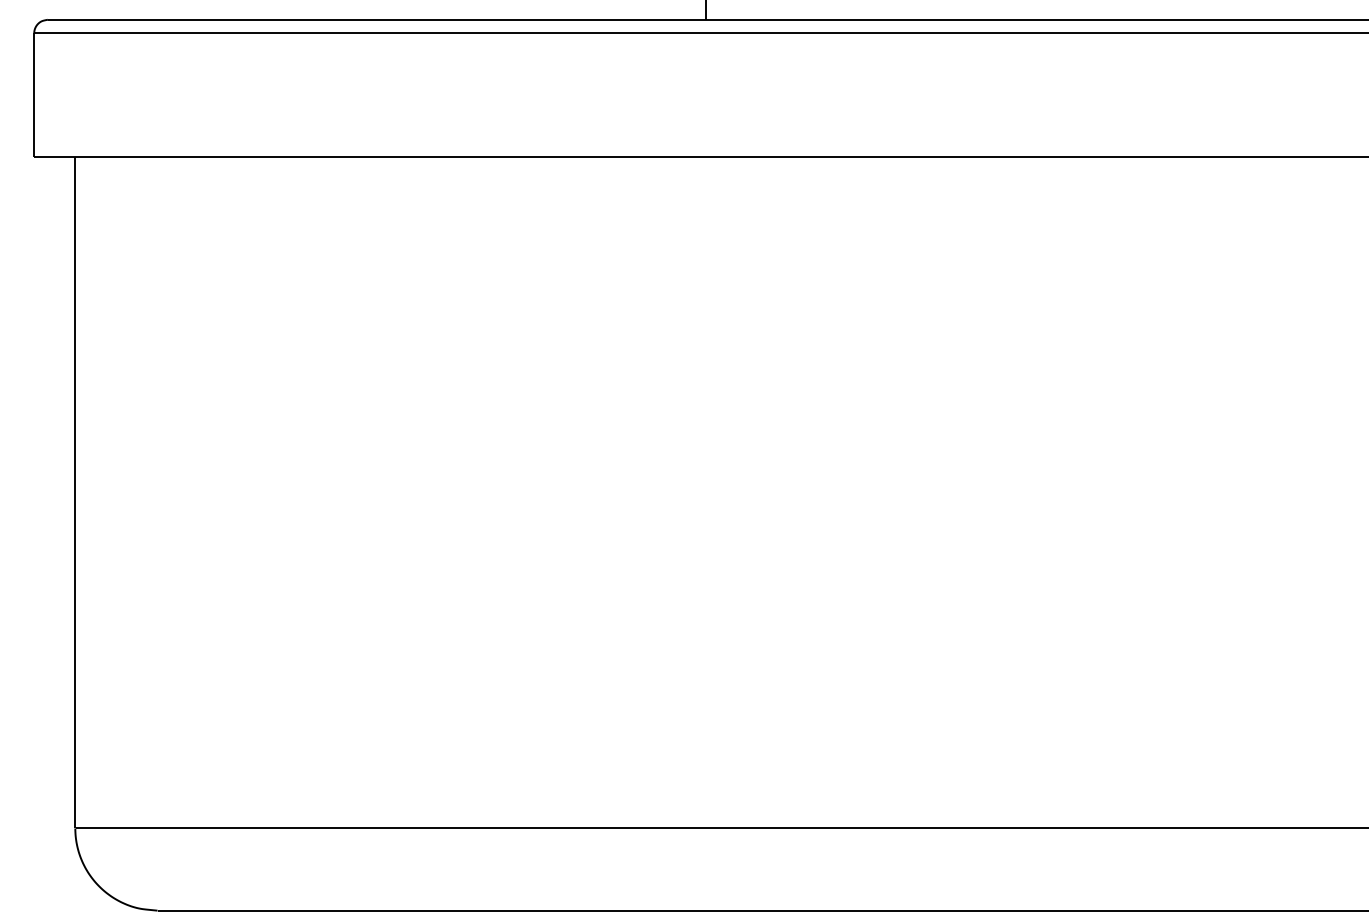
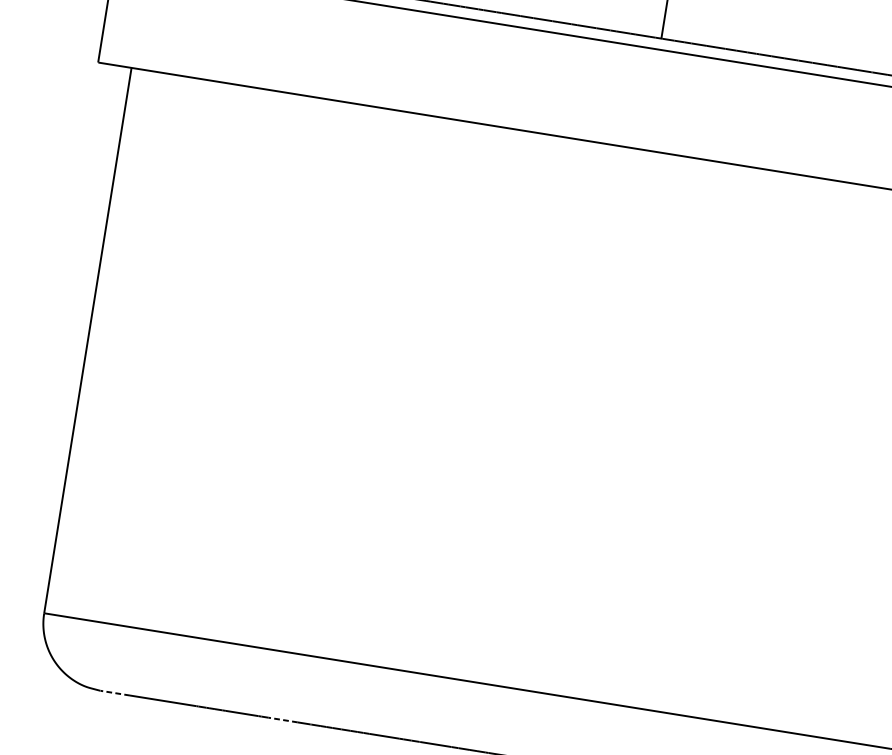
line: (175, 910) -> (114, 692), solid -> dashed
line: (382, 910) -> (282, 719), solid -> dashed

